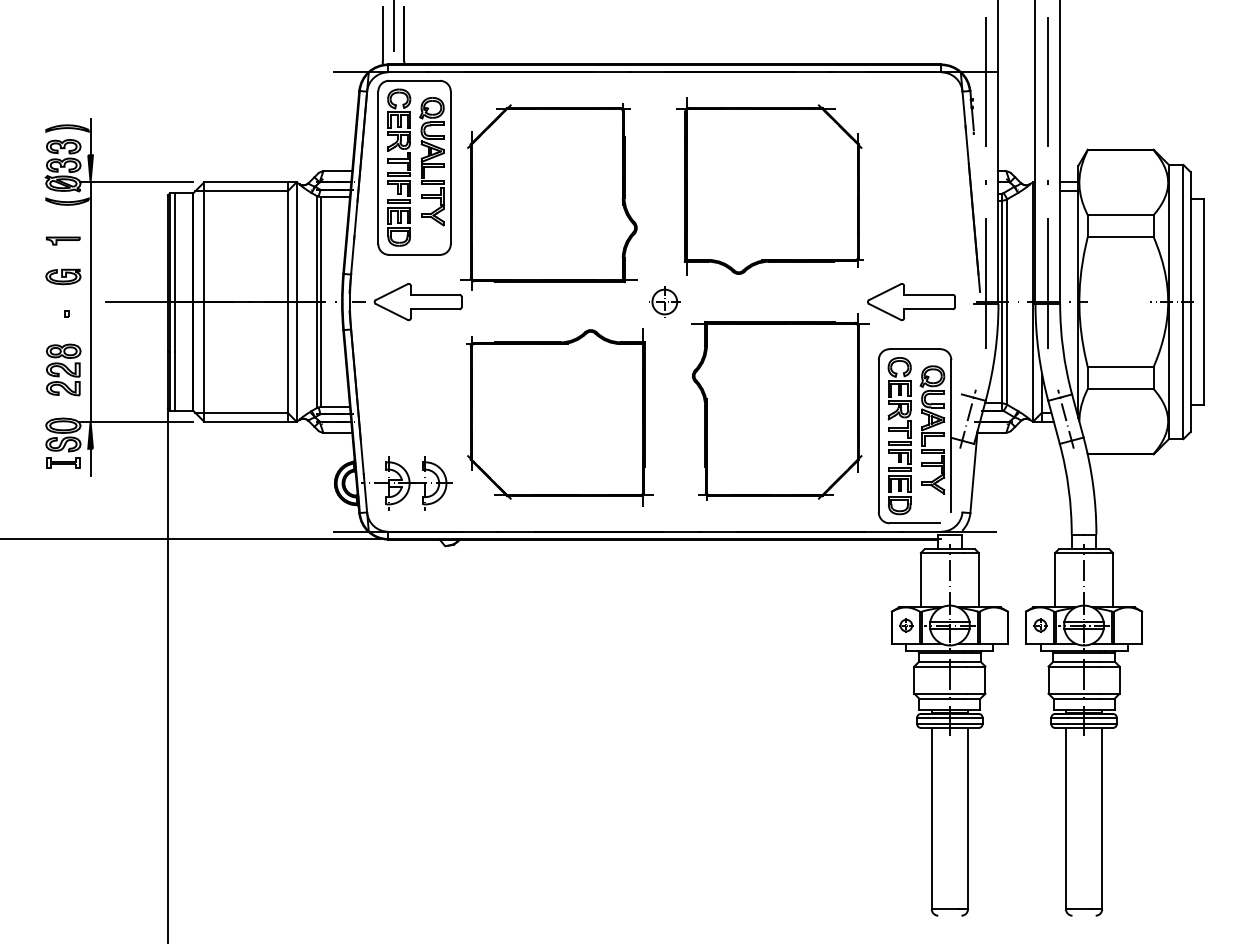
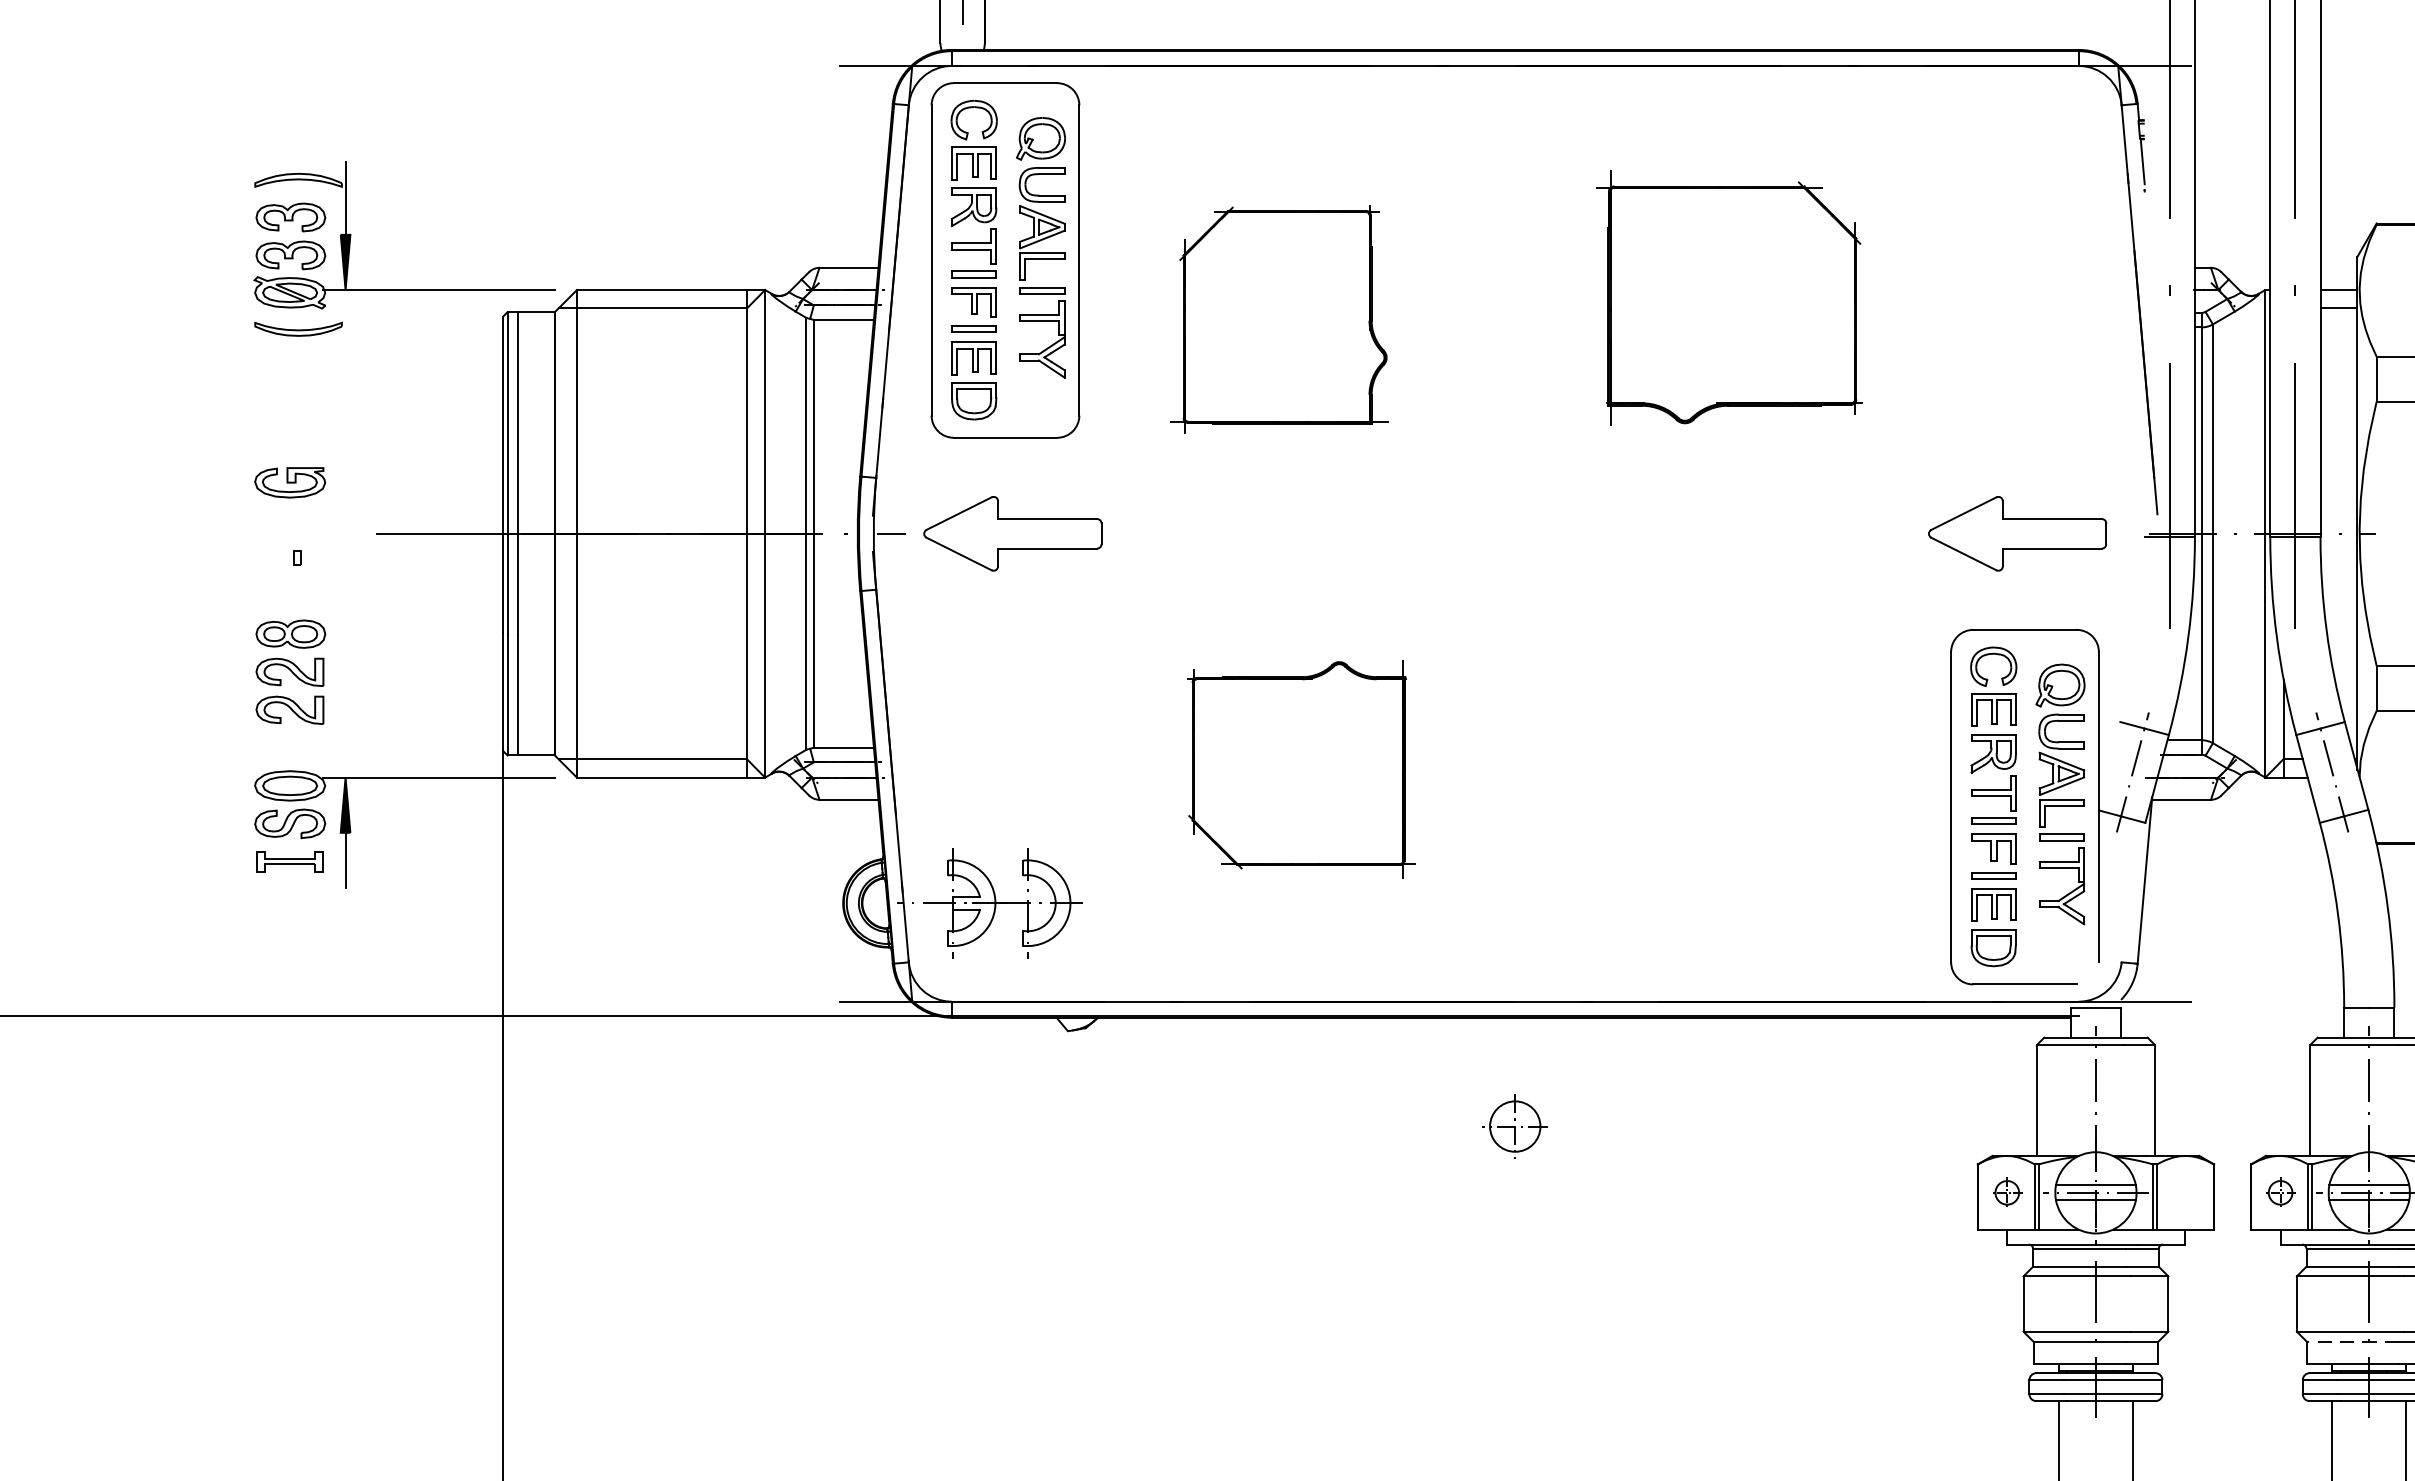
part: (769, 186) -> (1728, 298), size x0.7
part: (548, 196) -> (1278, 318), size x0.6
part: (63, 240) -> (290, 408), removed
line: (90, 301) -> (345, 532), removed
part: (664, 301) -> (1514, 1125), moved
part: (780, 406) -> (1750, 746), removed
part: (559, 417) -> (1300, 768), size x0.6
line: (1076, 698) -> (2353, 1341), solid -> dashed

